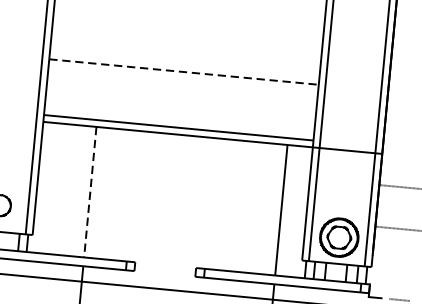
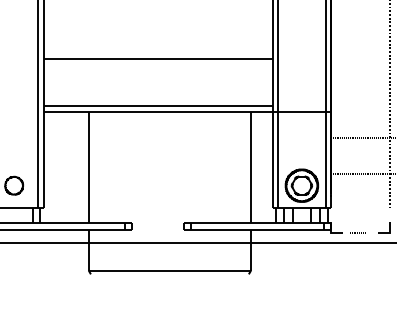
line: (184, 71) -> (158, 58), dashed -> solid
line: (89, 192) -> (88, 167), dashed -> solid

